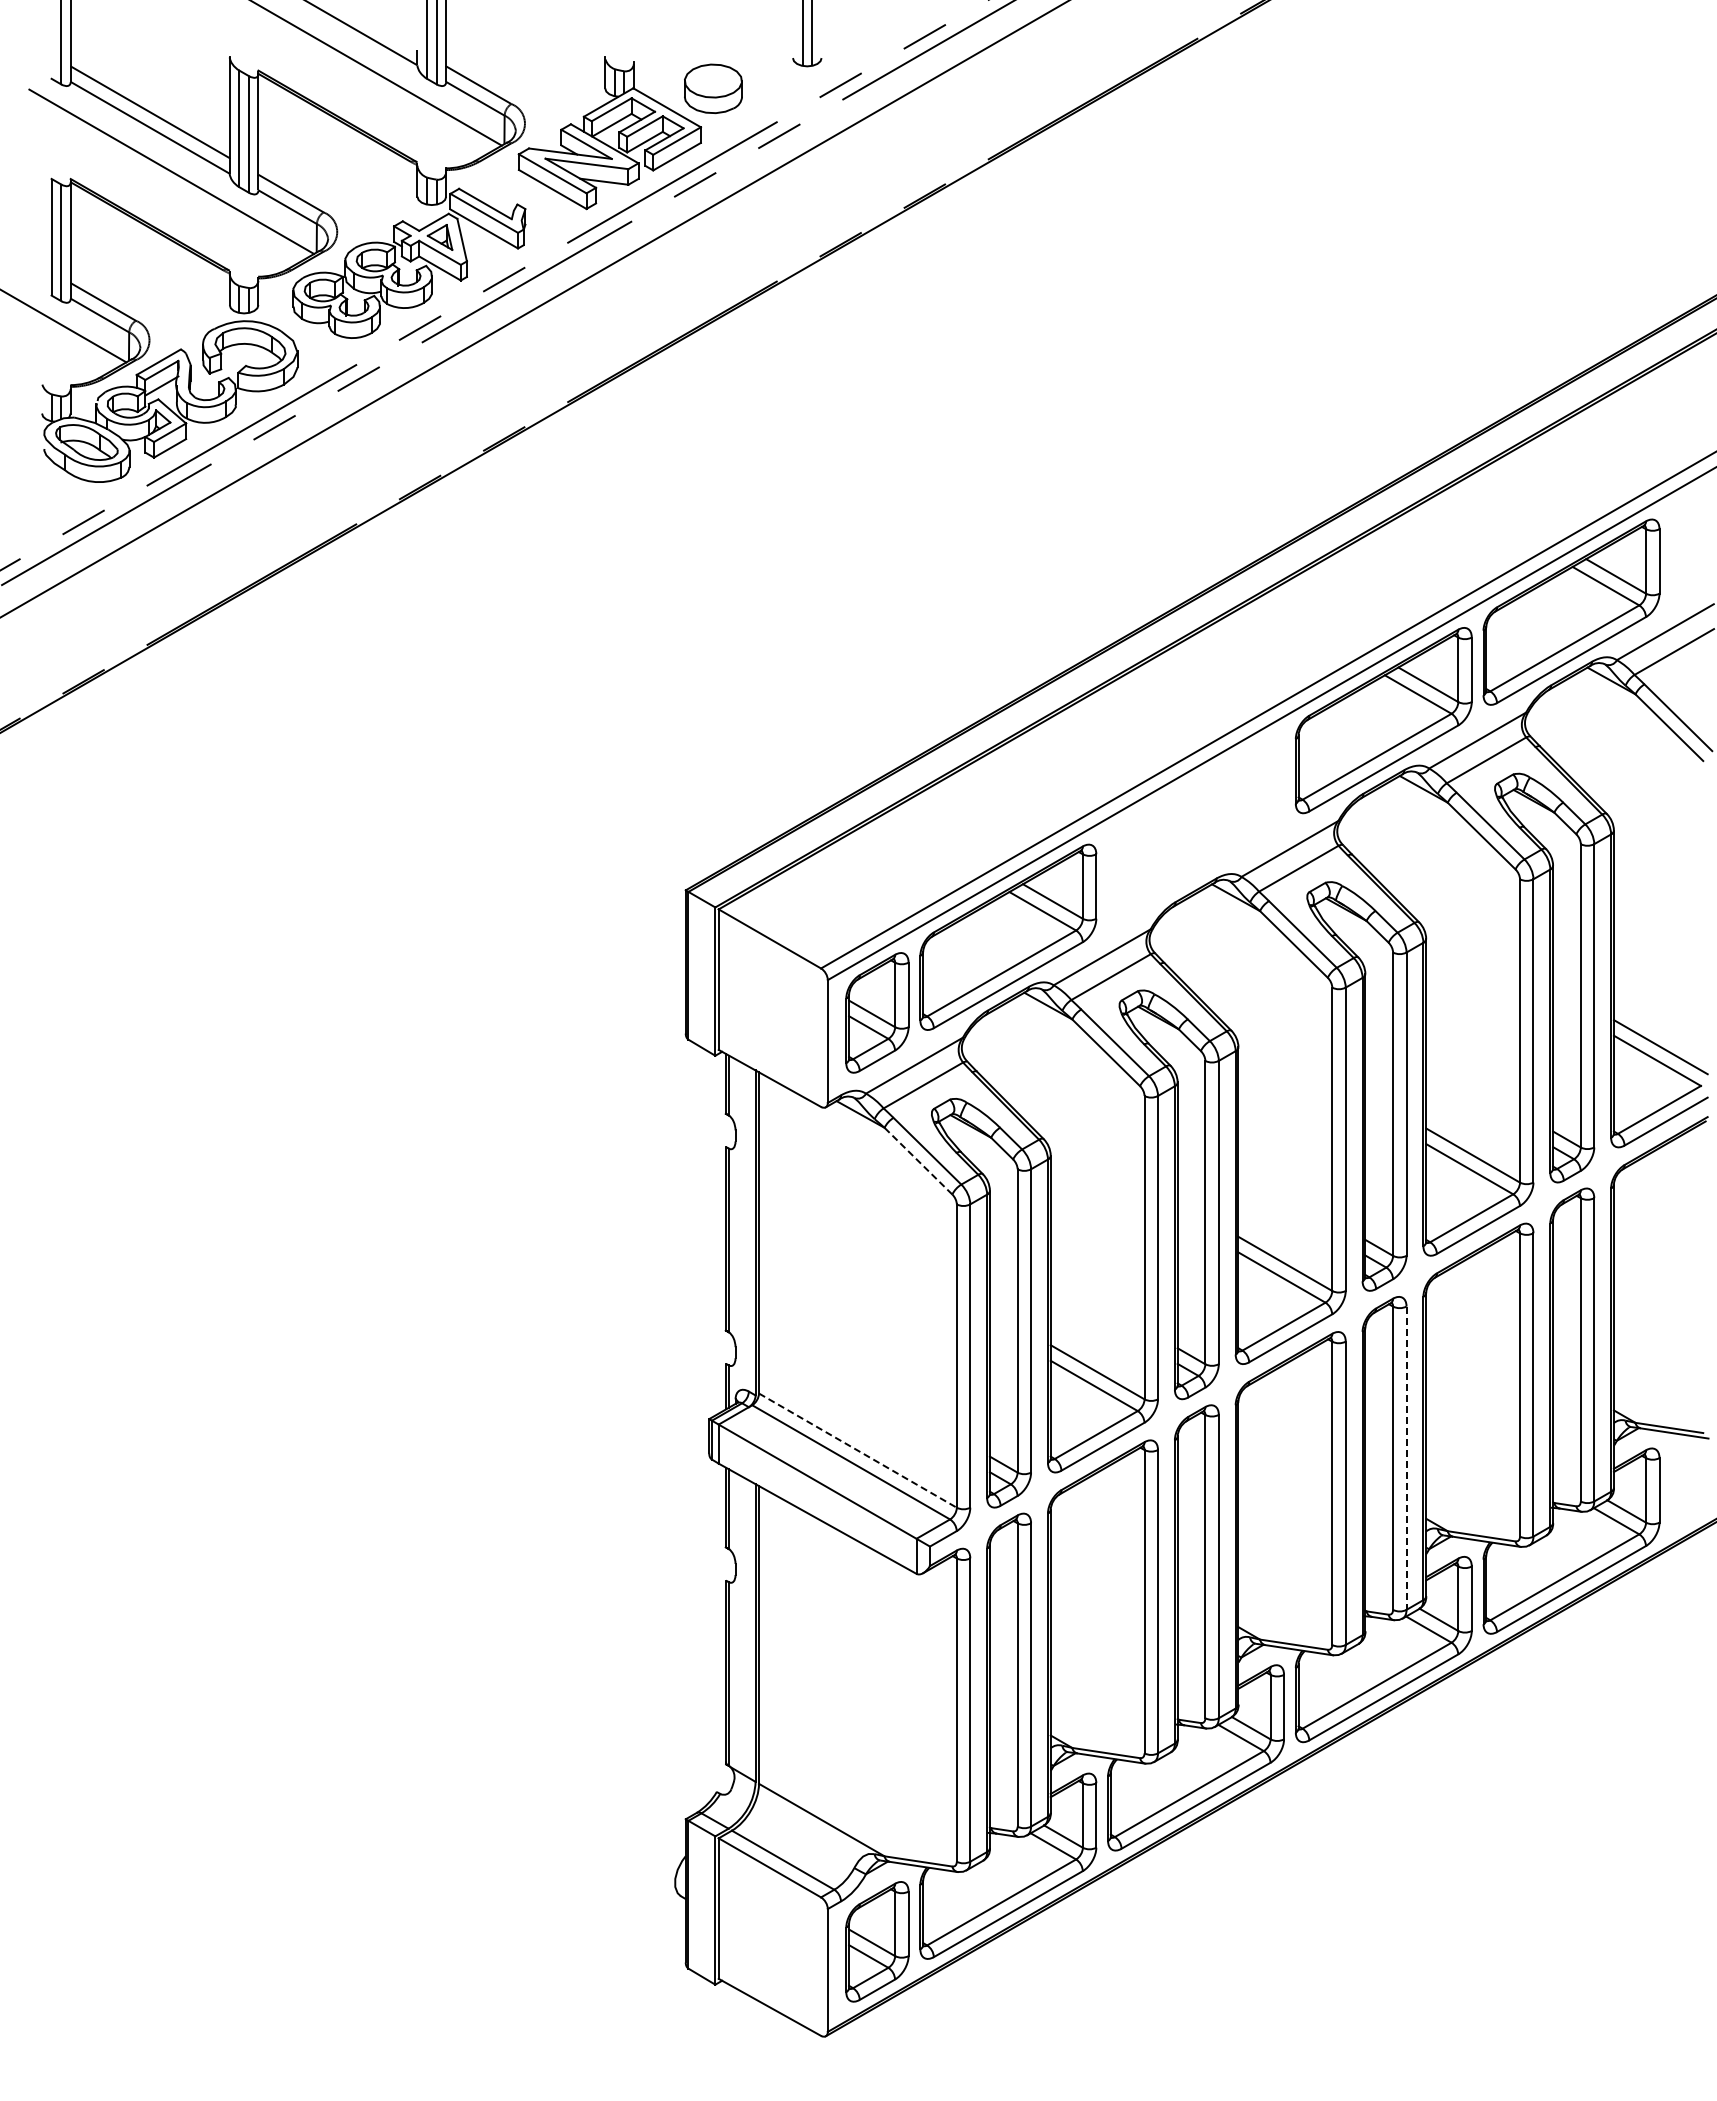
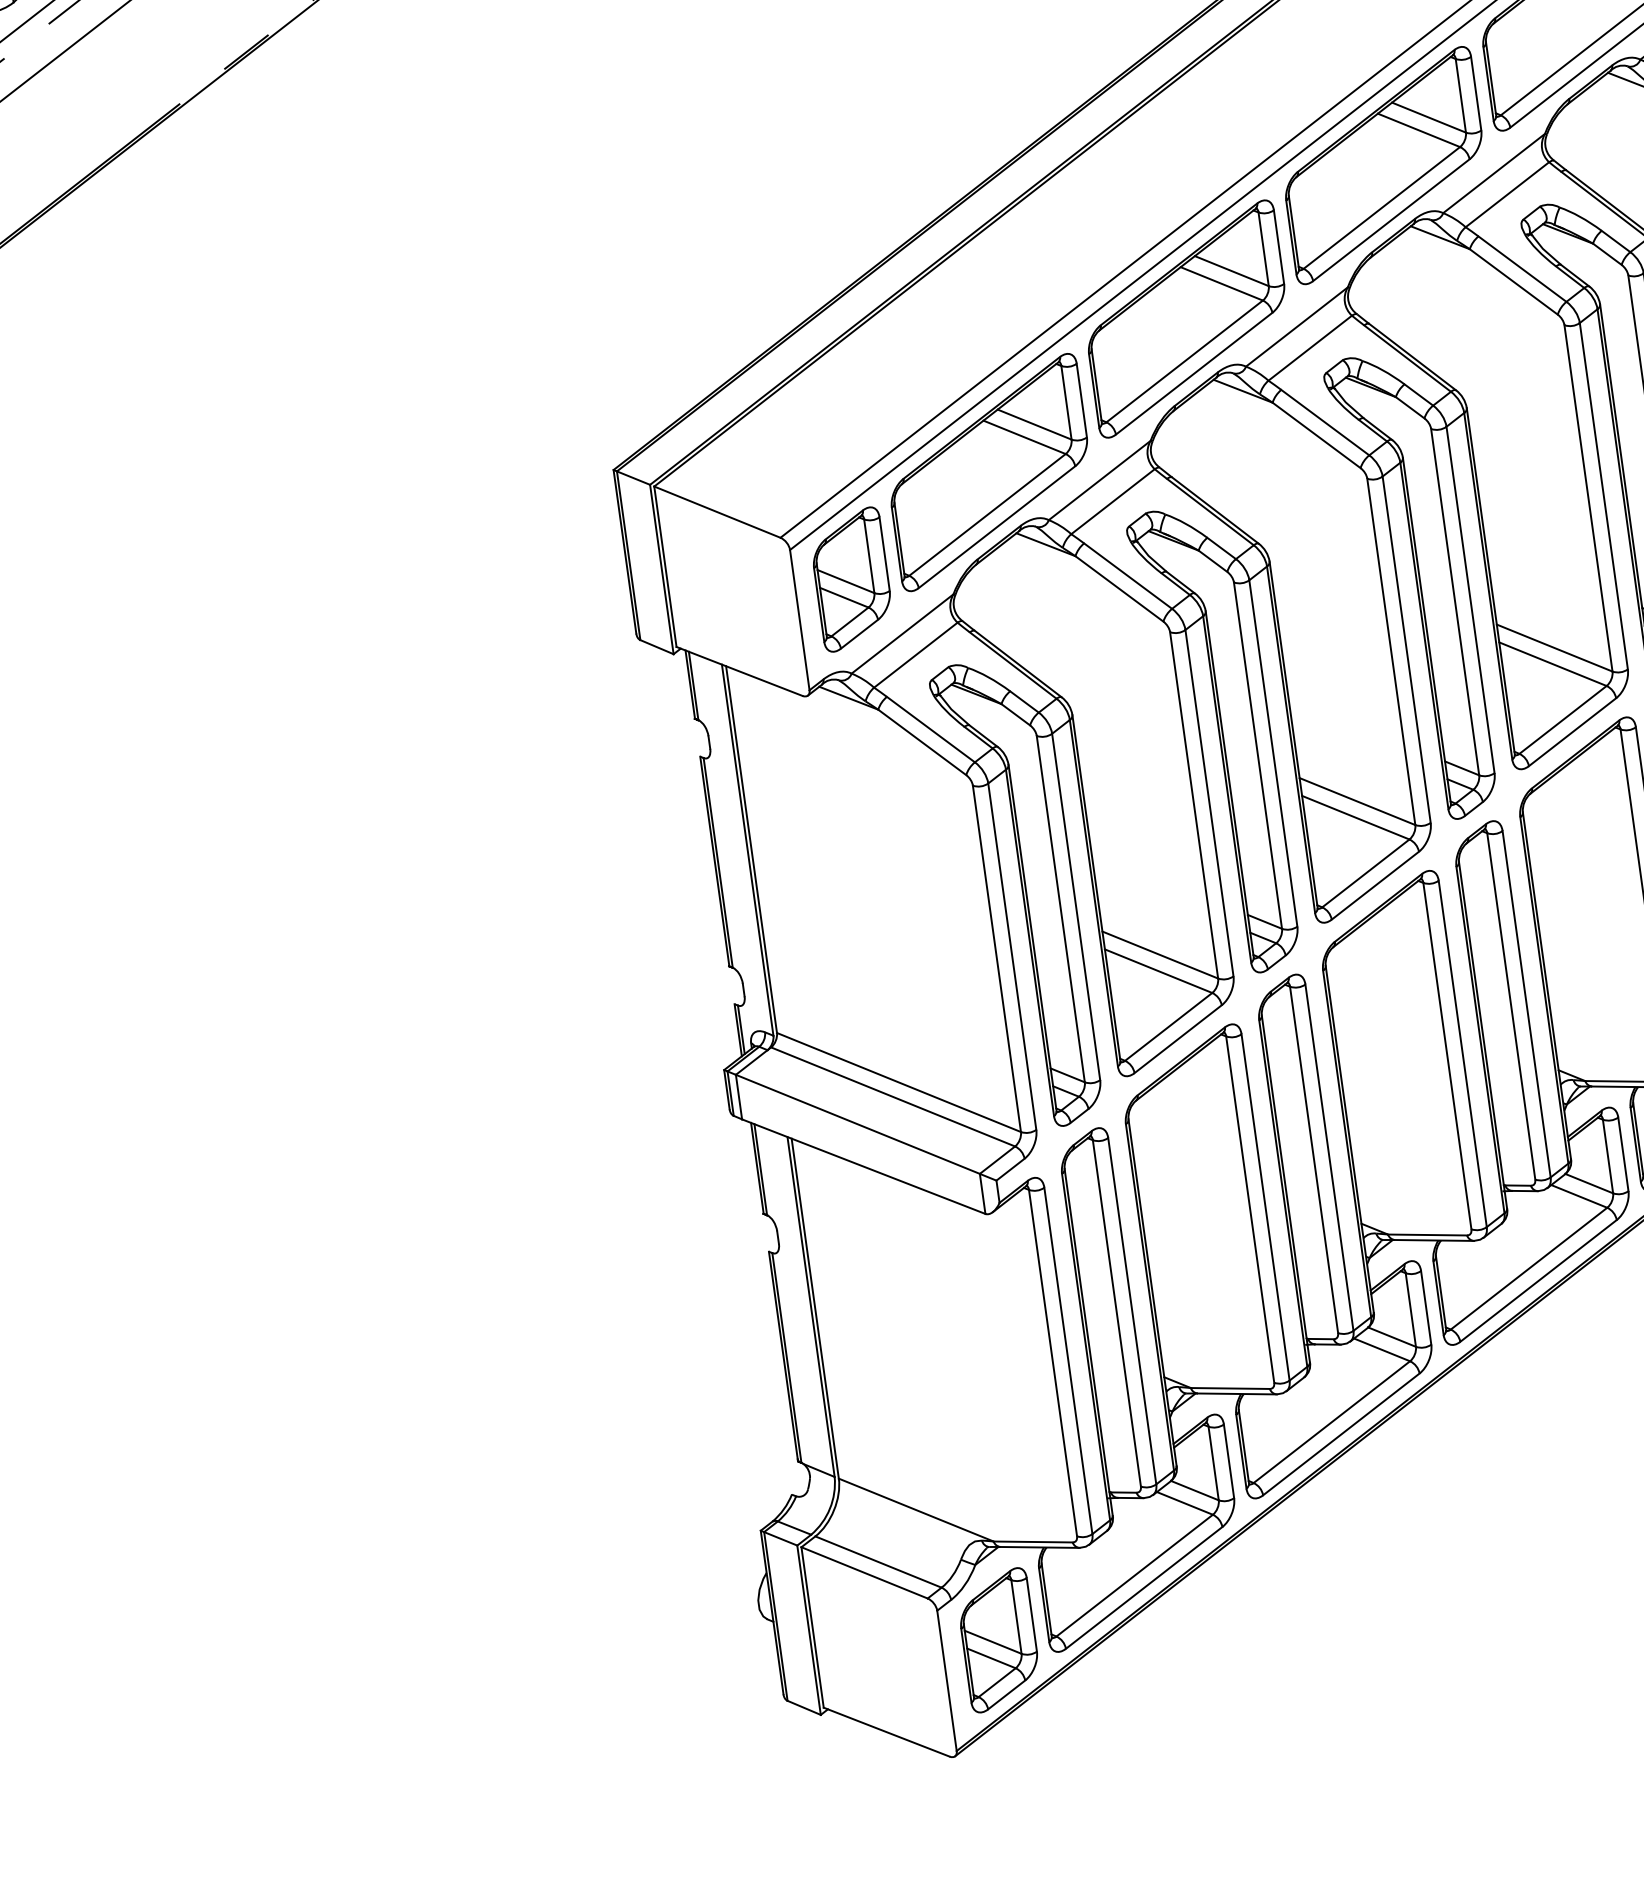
part: (1195, 828) -> (1185, 318), added
line: (918, 1161) -> (922, 742), dashed -> solid
line: (858, 1450) -> (899, 1082), dashed -> solid
line: (1406, 1458) -> (1526, 1004), dashed -> solid

